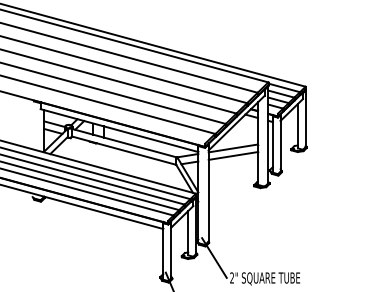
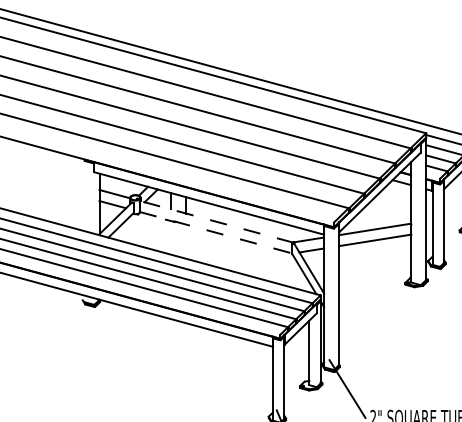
line: (124, 143) -> (216, 222), solid -> dashed
line: (124, 150) -> (216, 232), solid -> dashed

